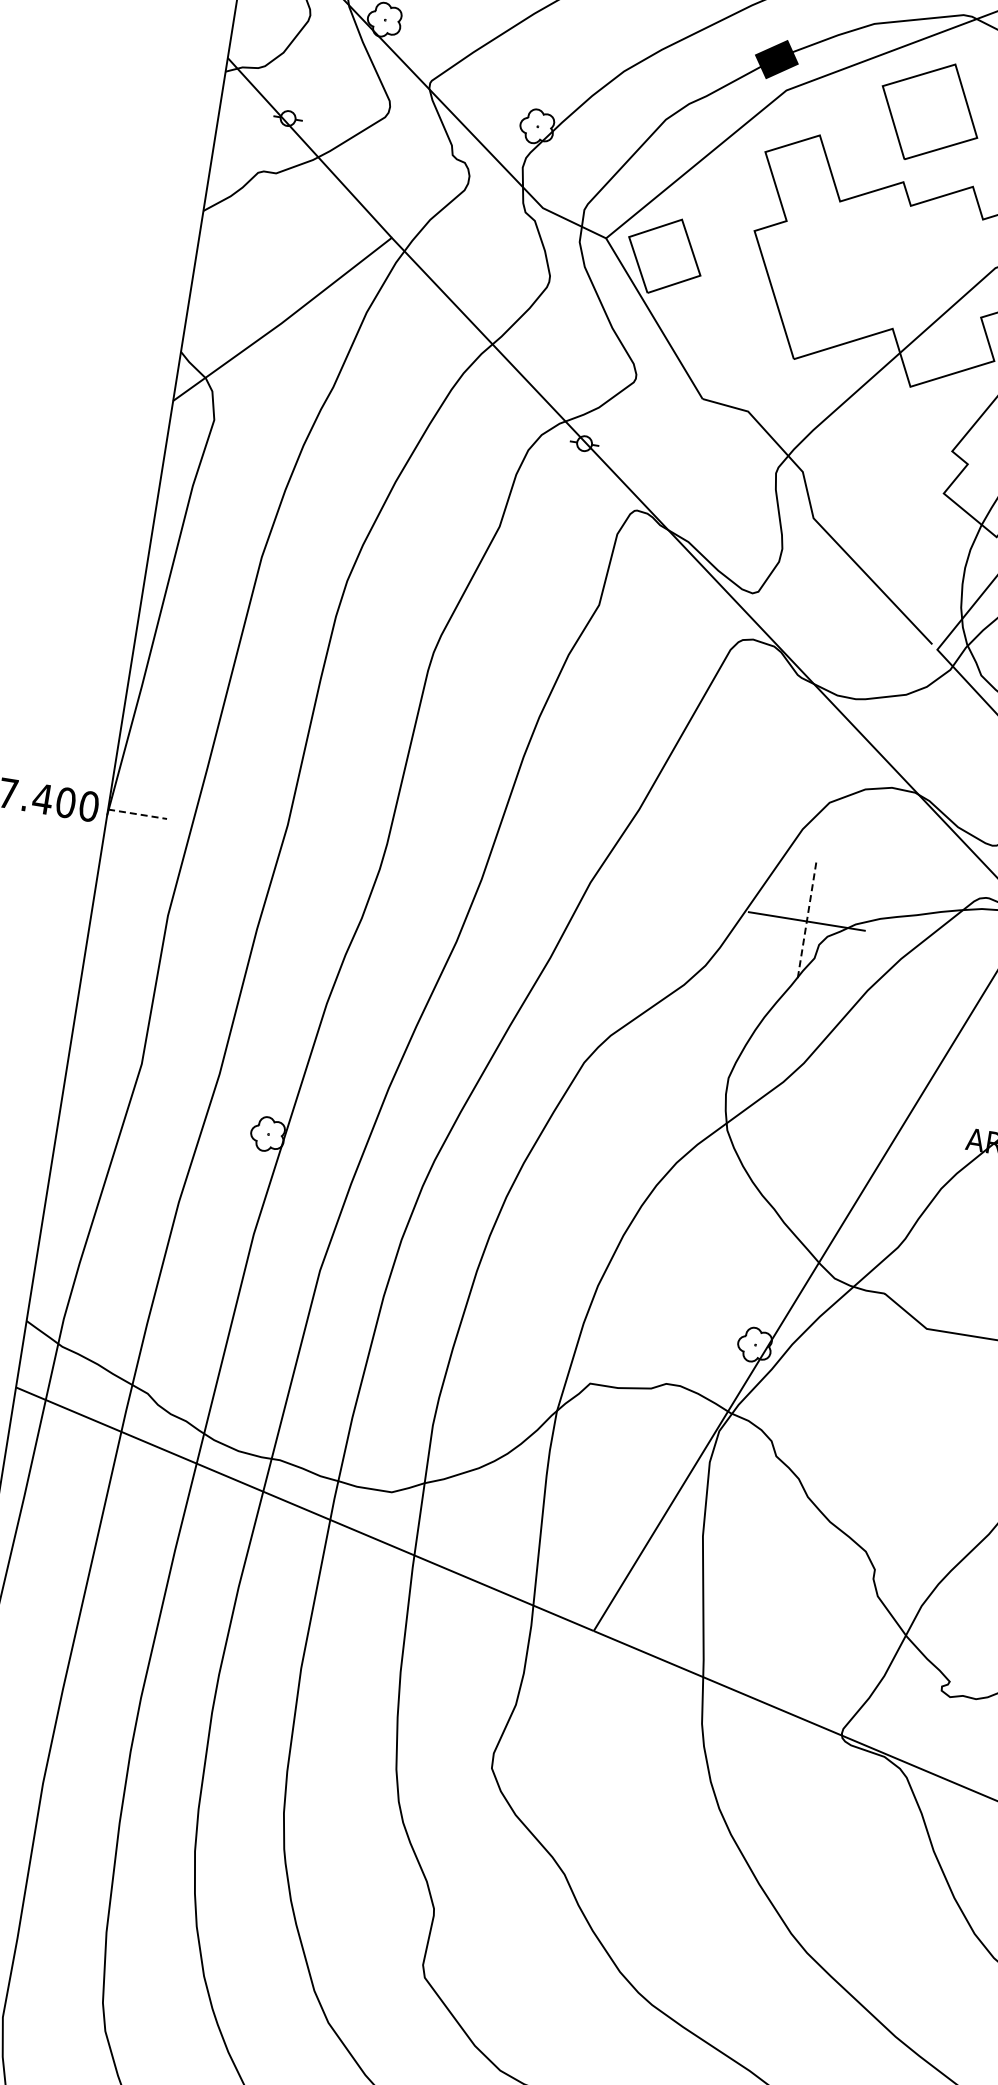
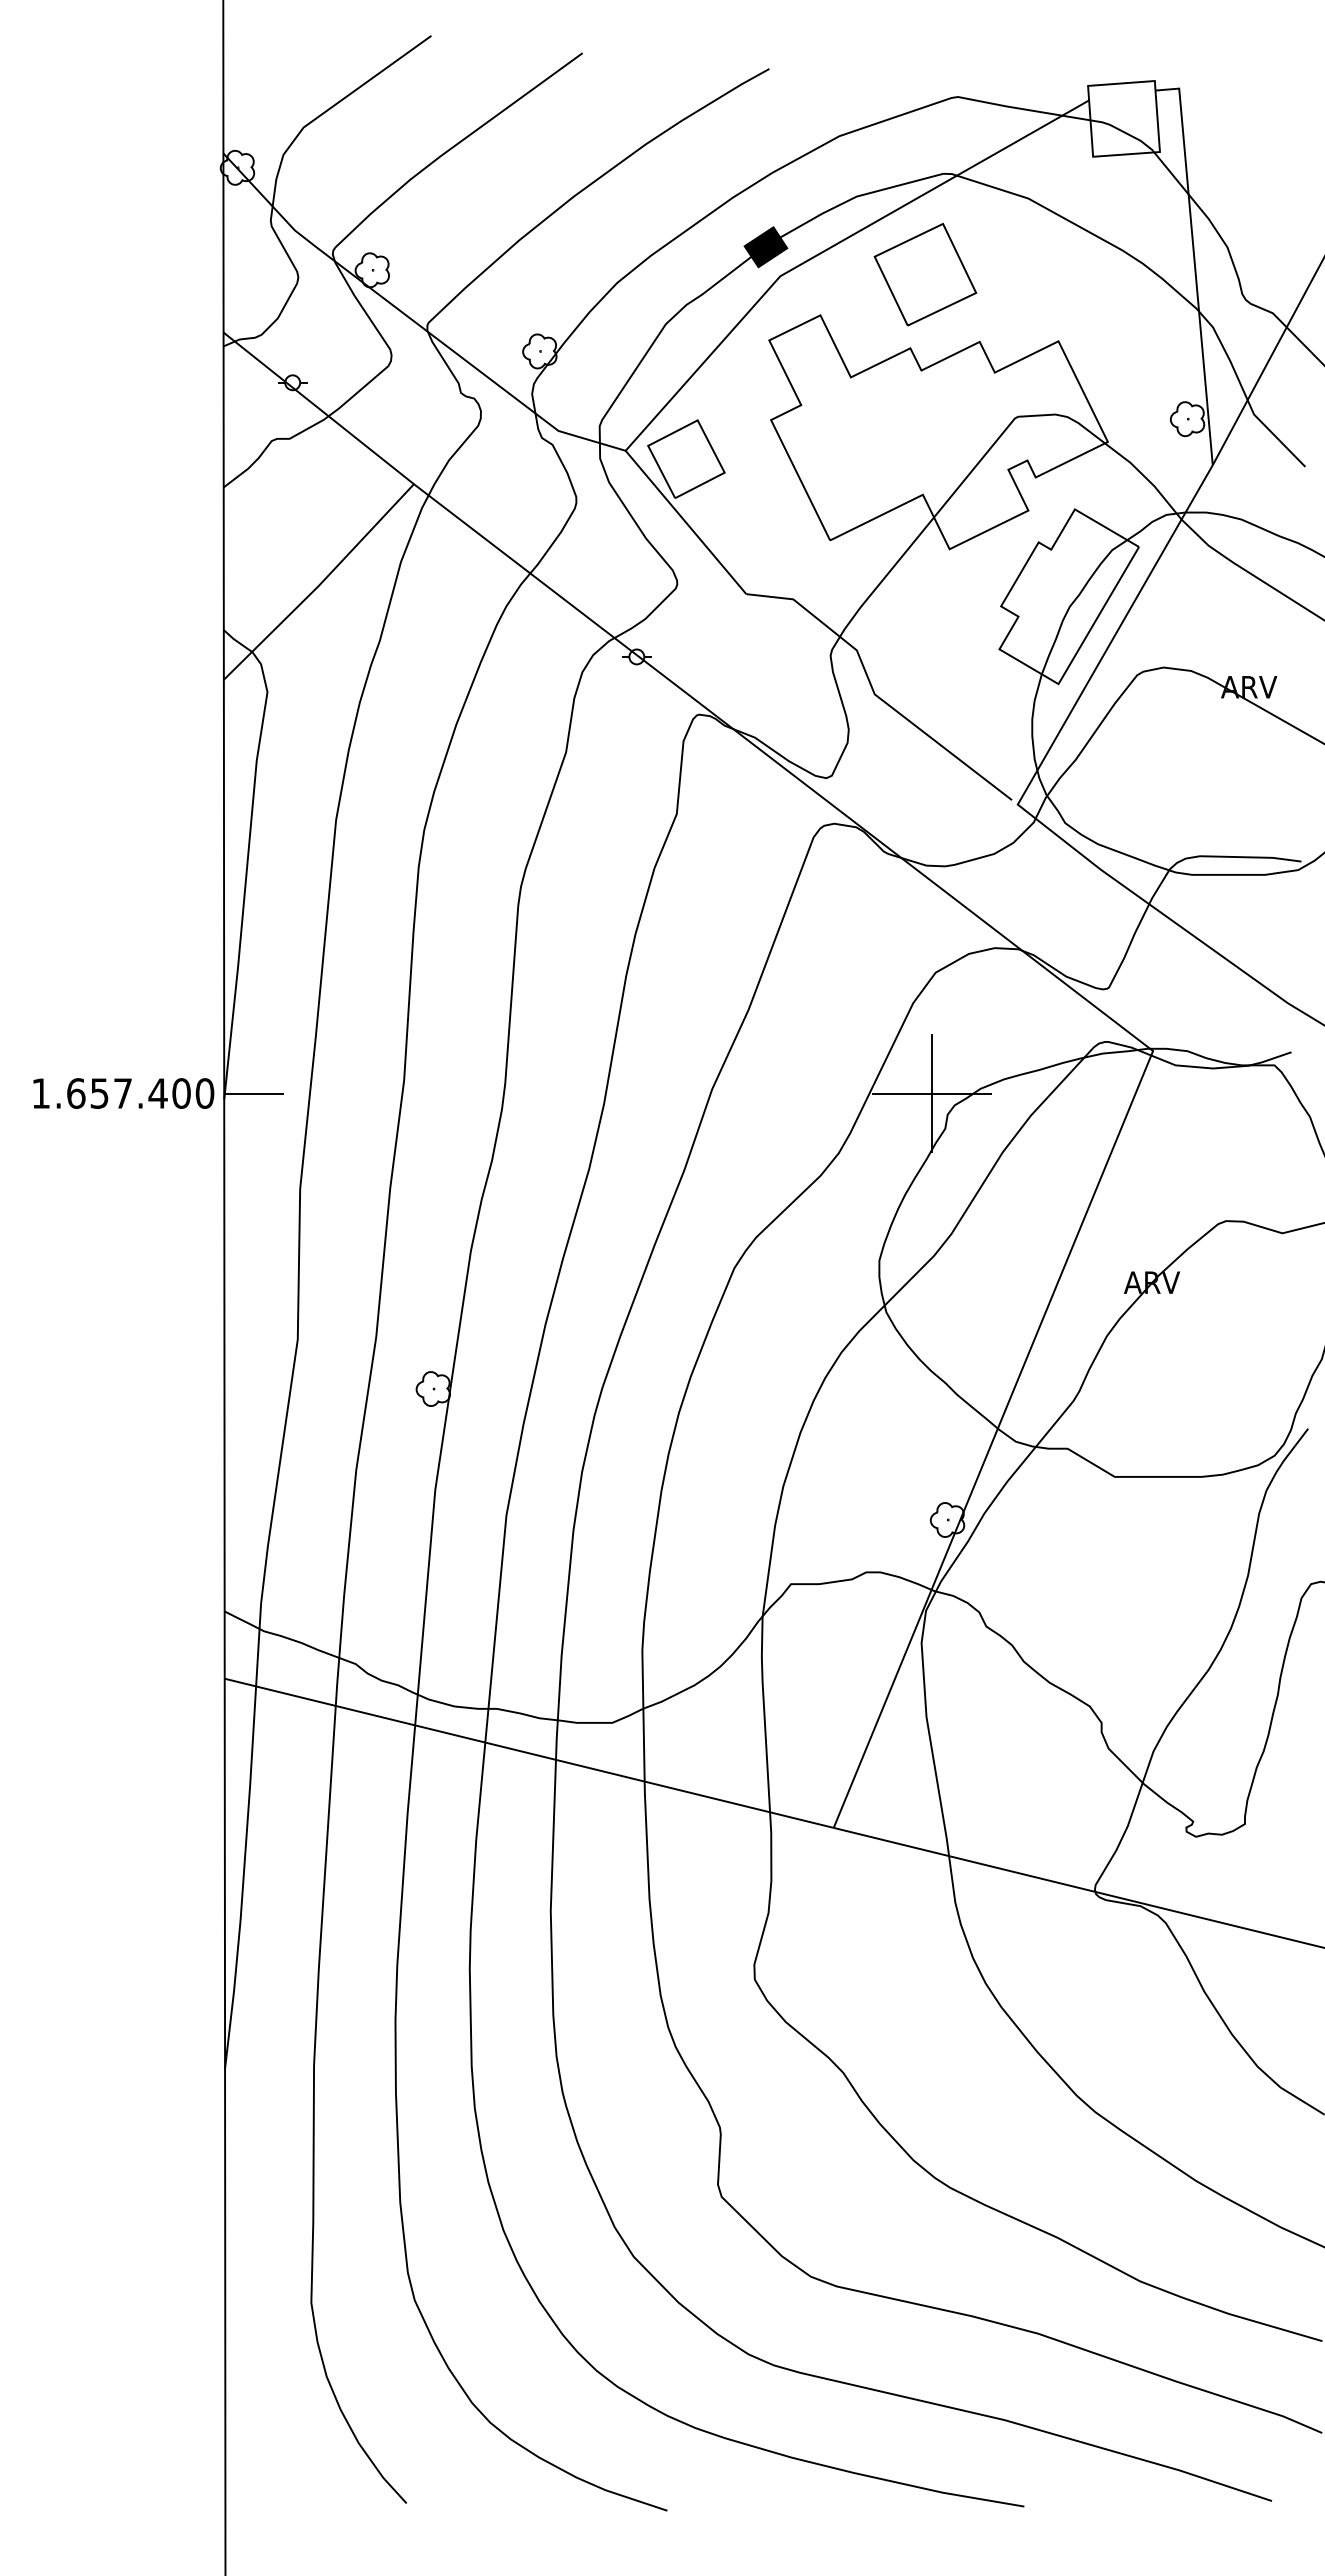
line: (138, 814) -> (254, 1093), dashed -> solid
line: (806, 921) -> (931, 1093), dashed -> solid

